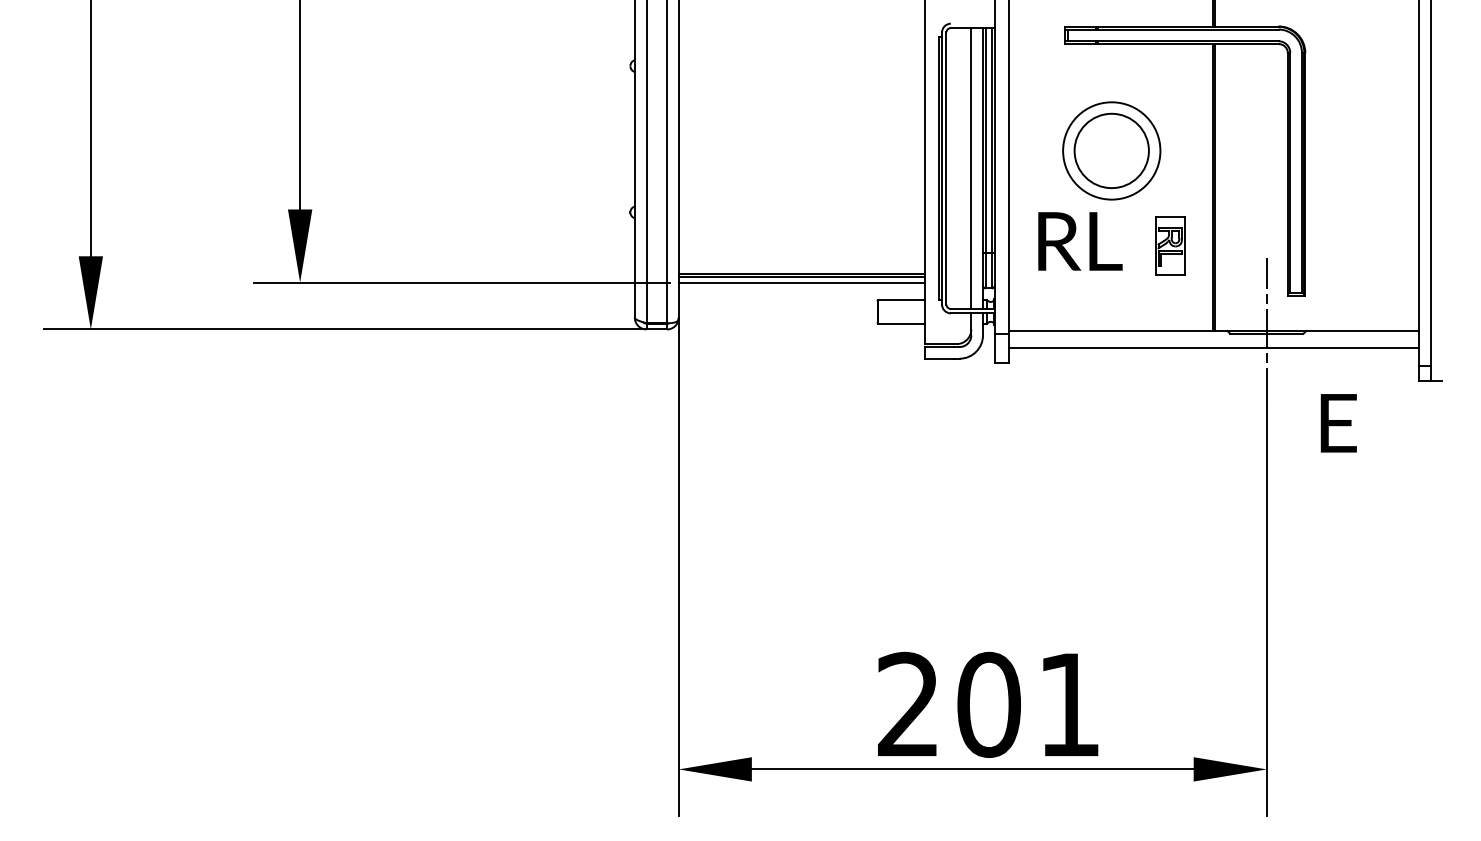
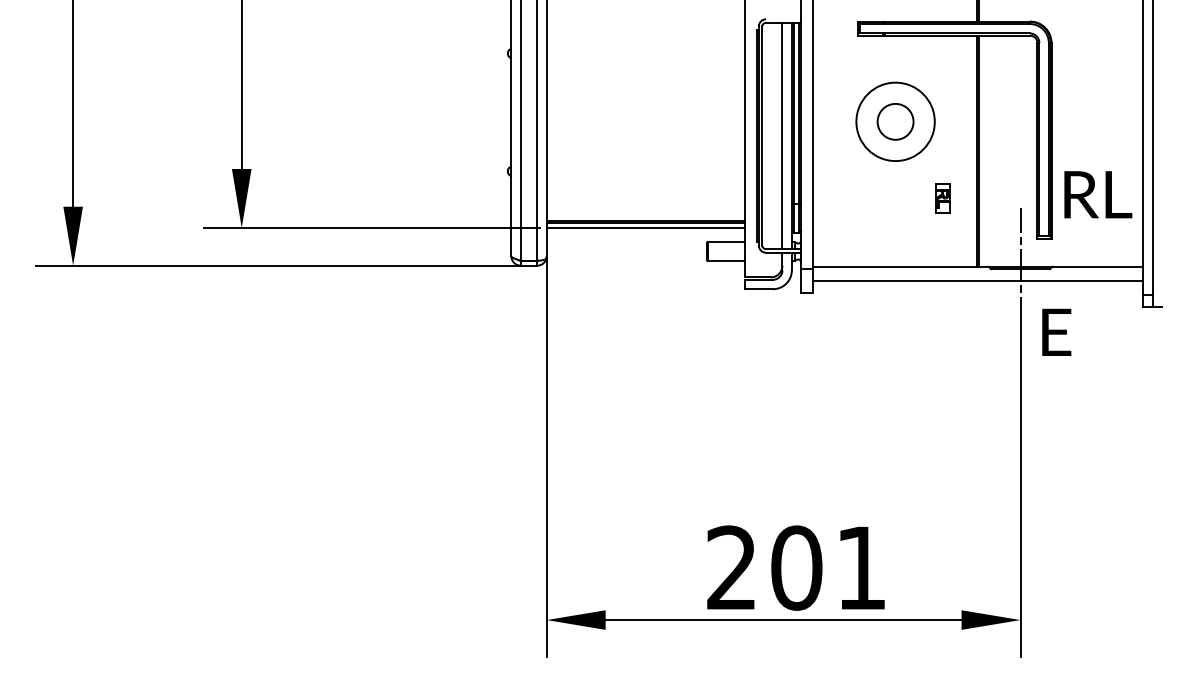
circle: (1111, 150) -> (895, 121), size x0.6
text: (1080, 241) -> (1098, 194), moved
part: (1170, 245) -> (942, 198), size x0.6
text: (1338, 423) -> (1056, 332), moved

